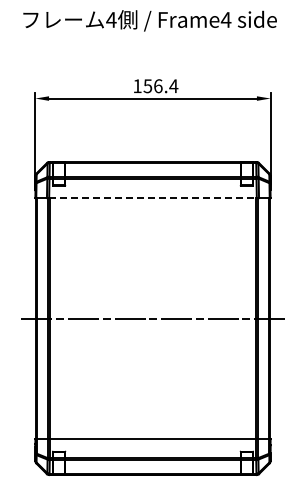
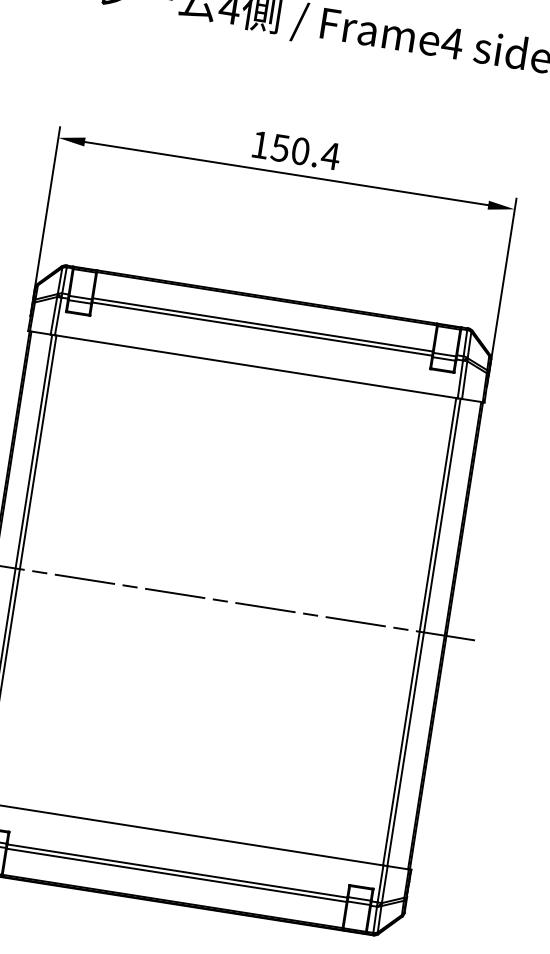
text: (158, 86) -> (300, 151), 156.4 -> 150.4
line: (152, 198) -> (255, 367), dashed -> solid

